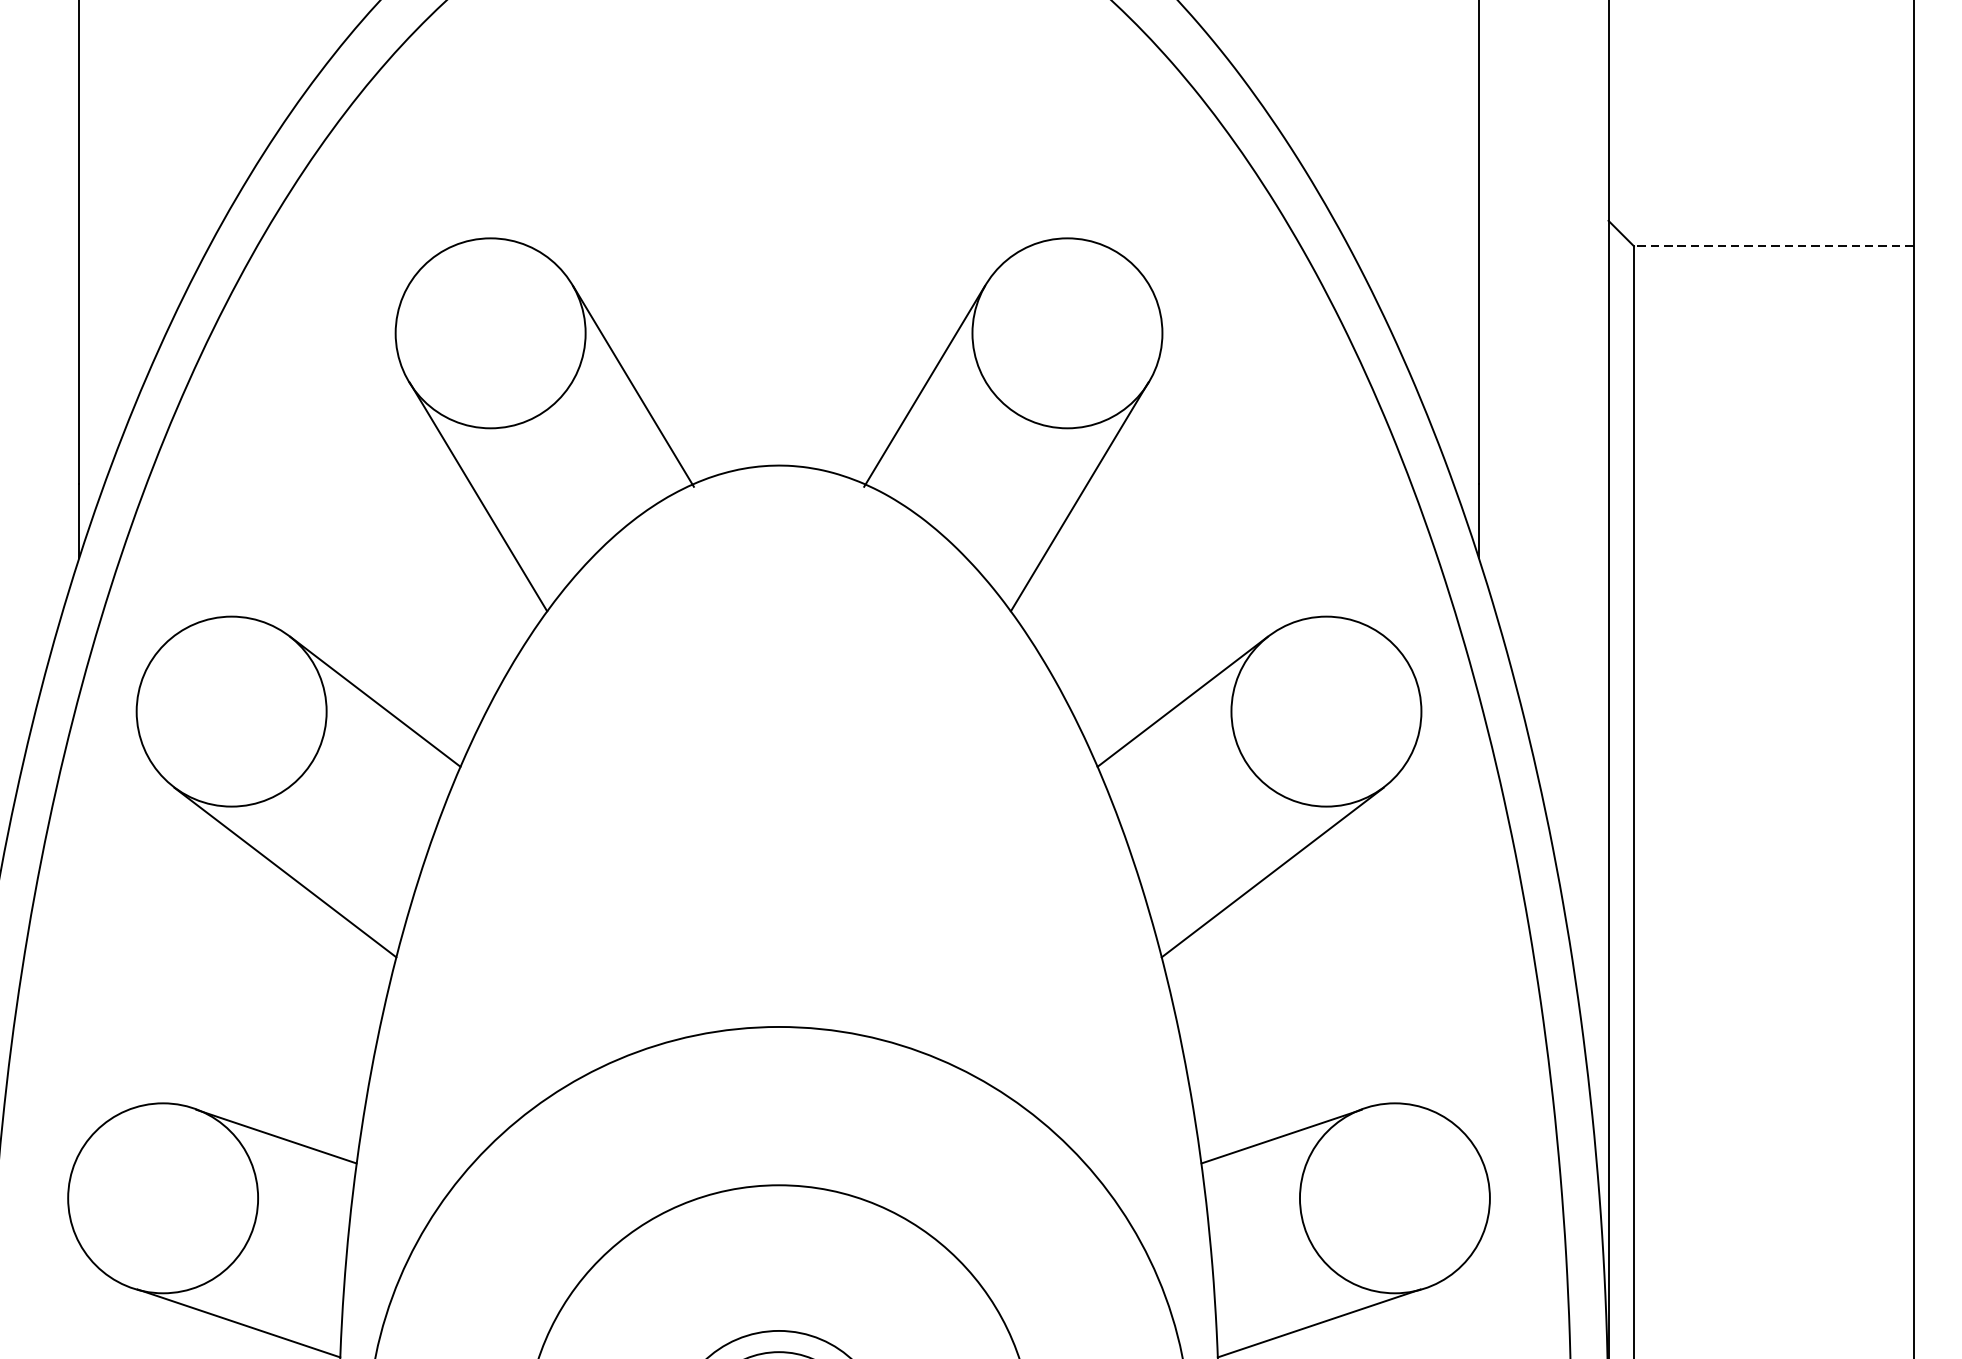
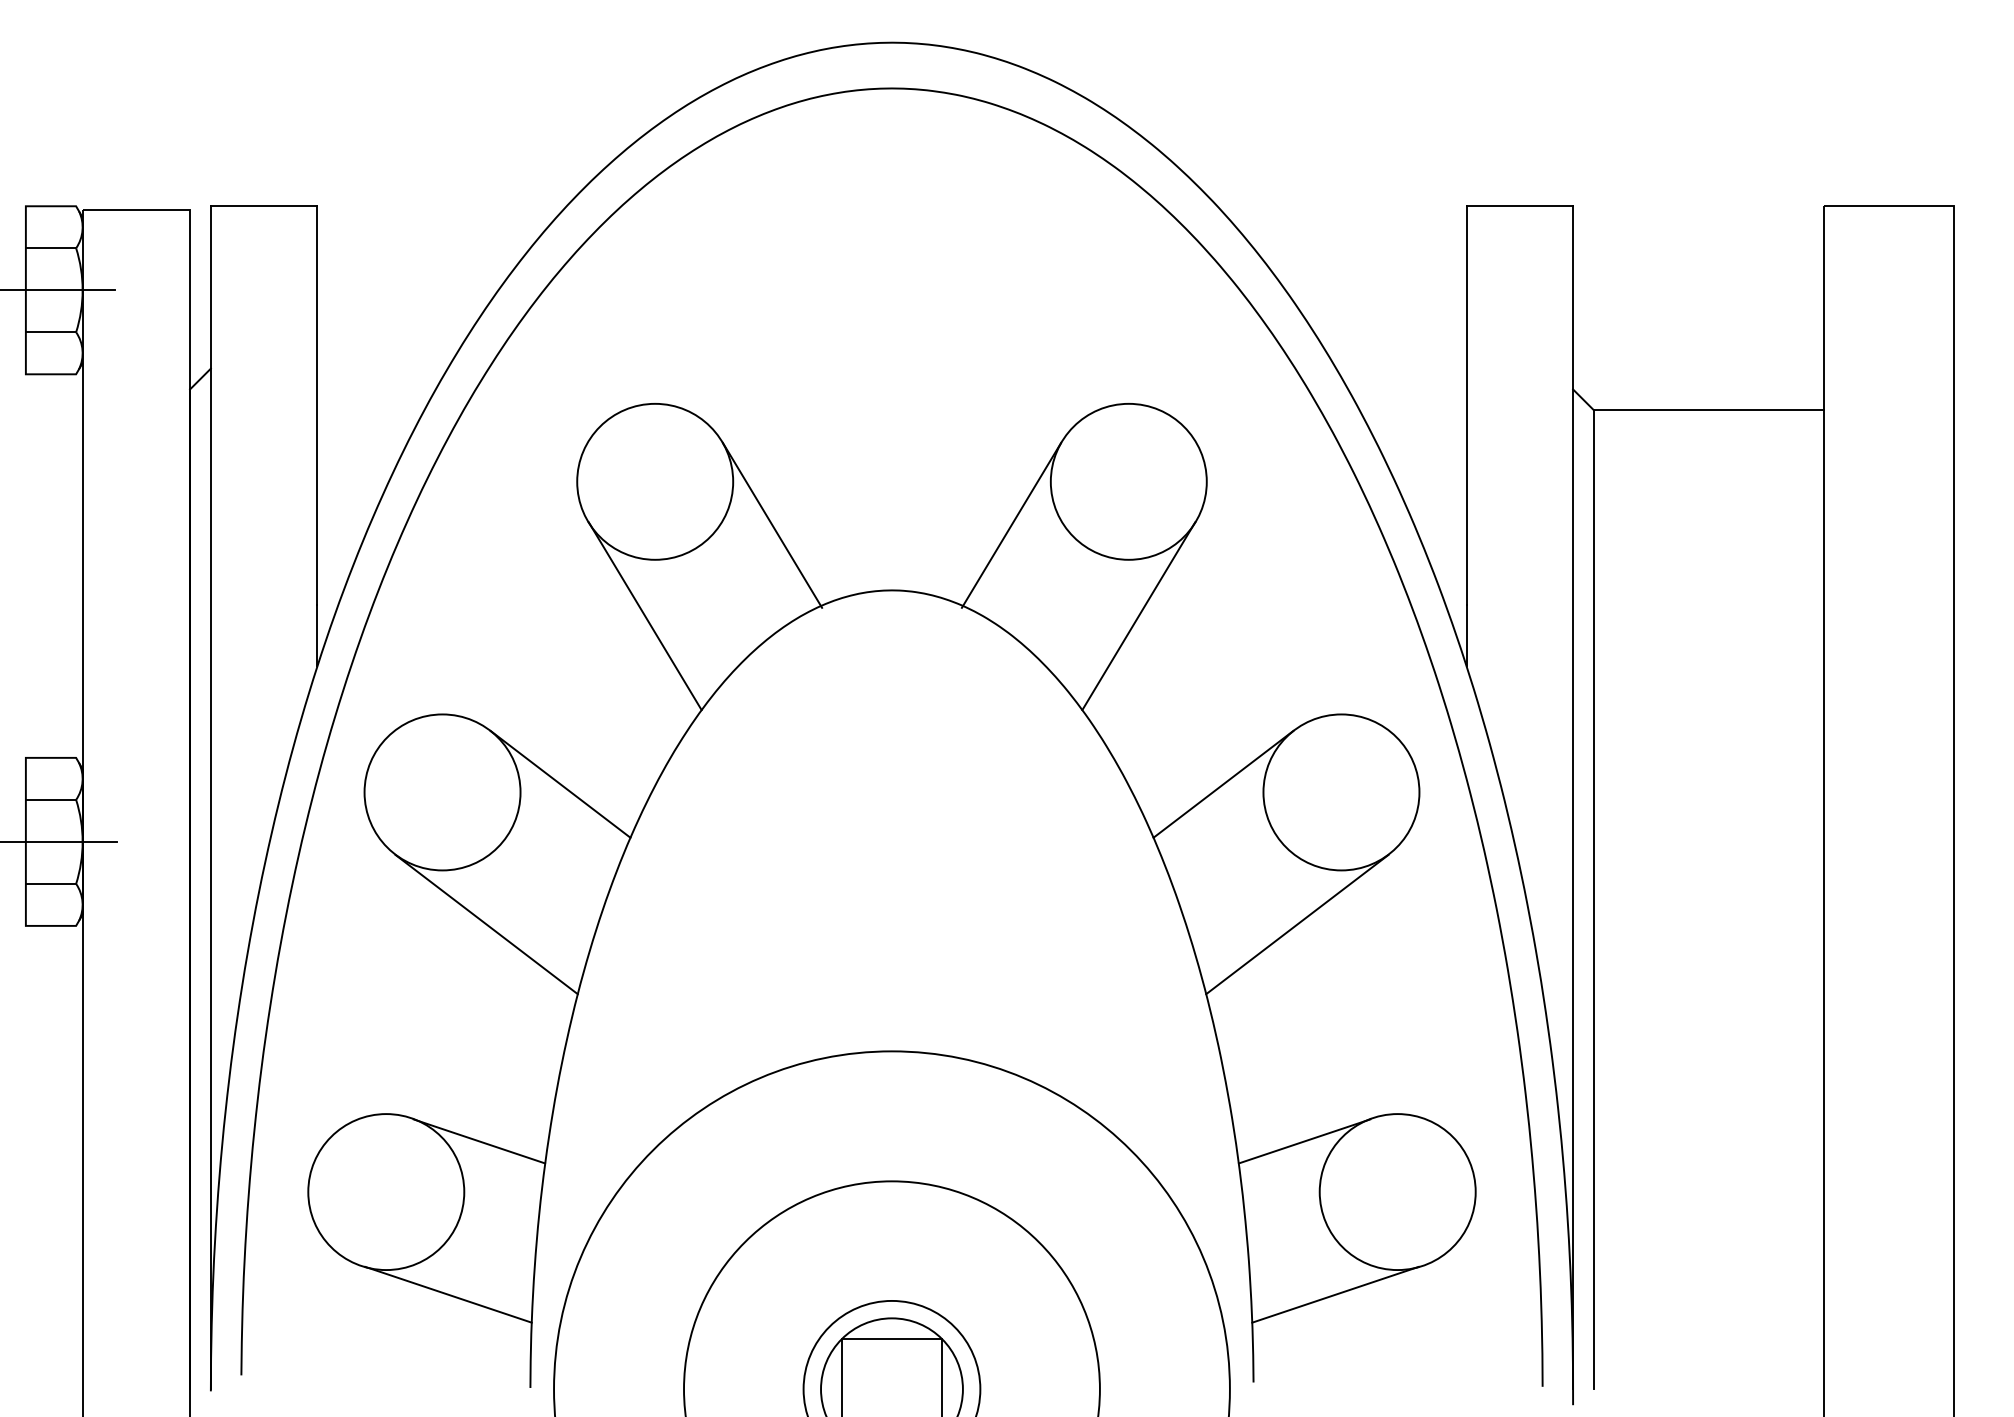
line: (1773, 246) -> (1708, 410), dashed -> solid

